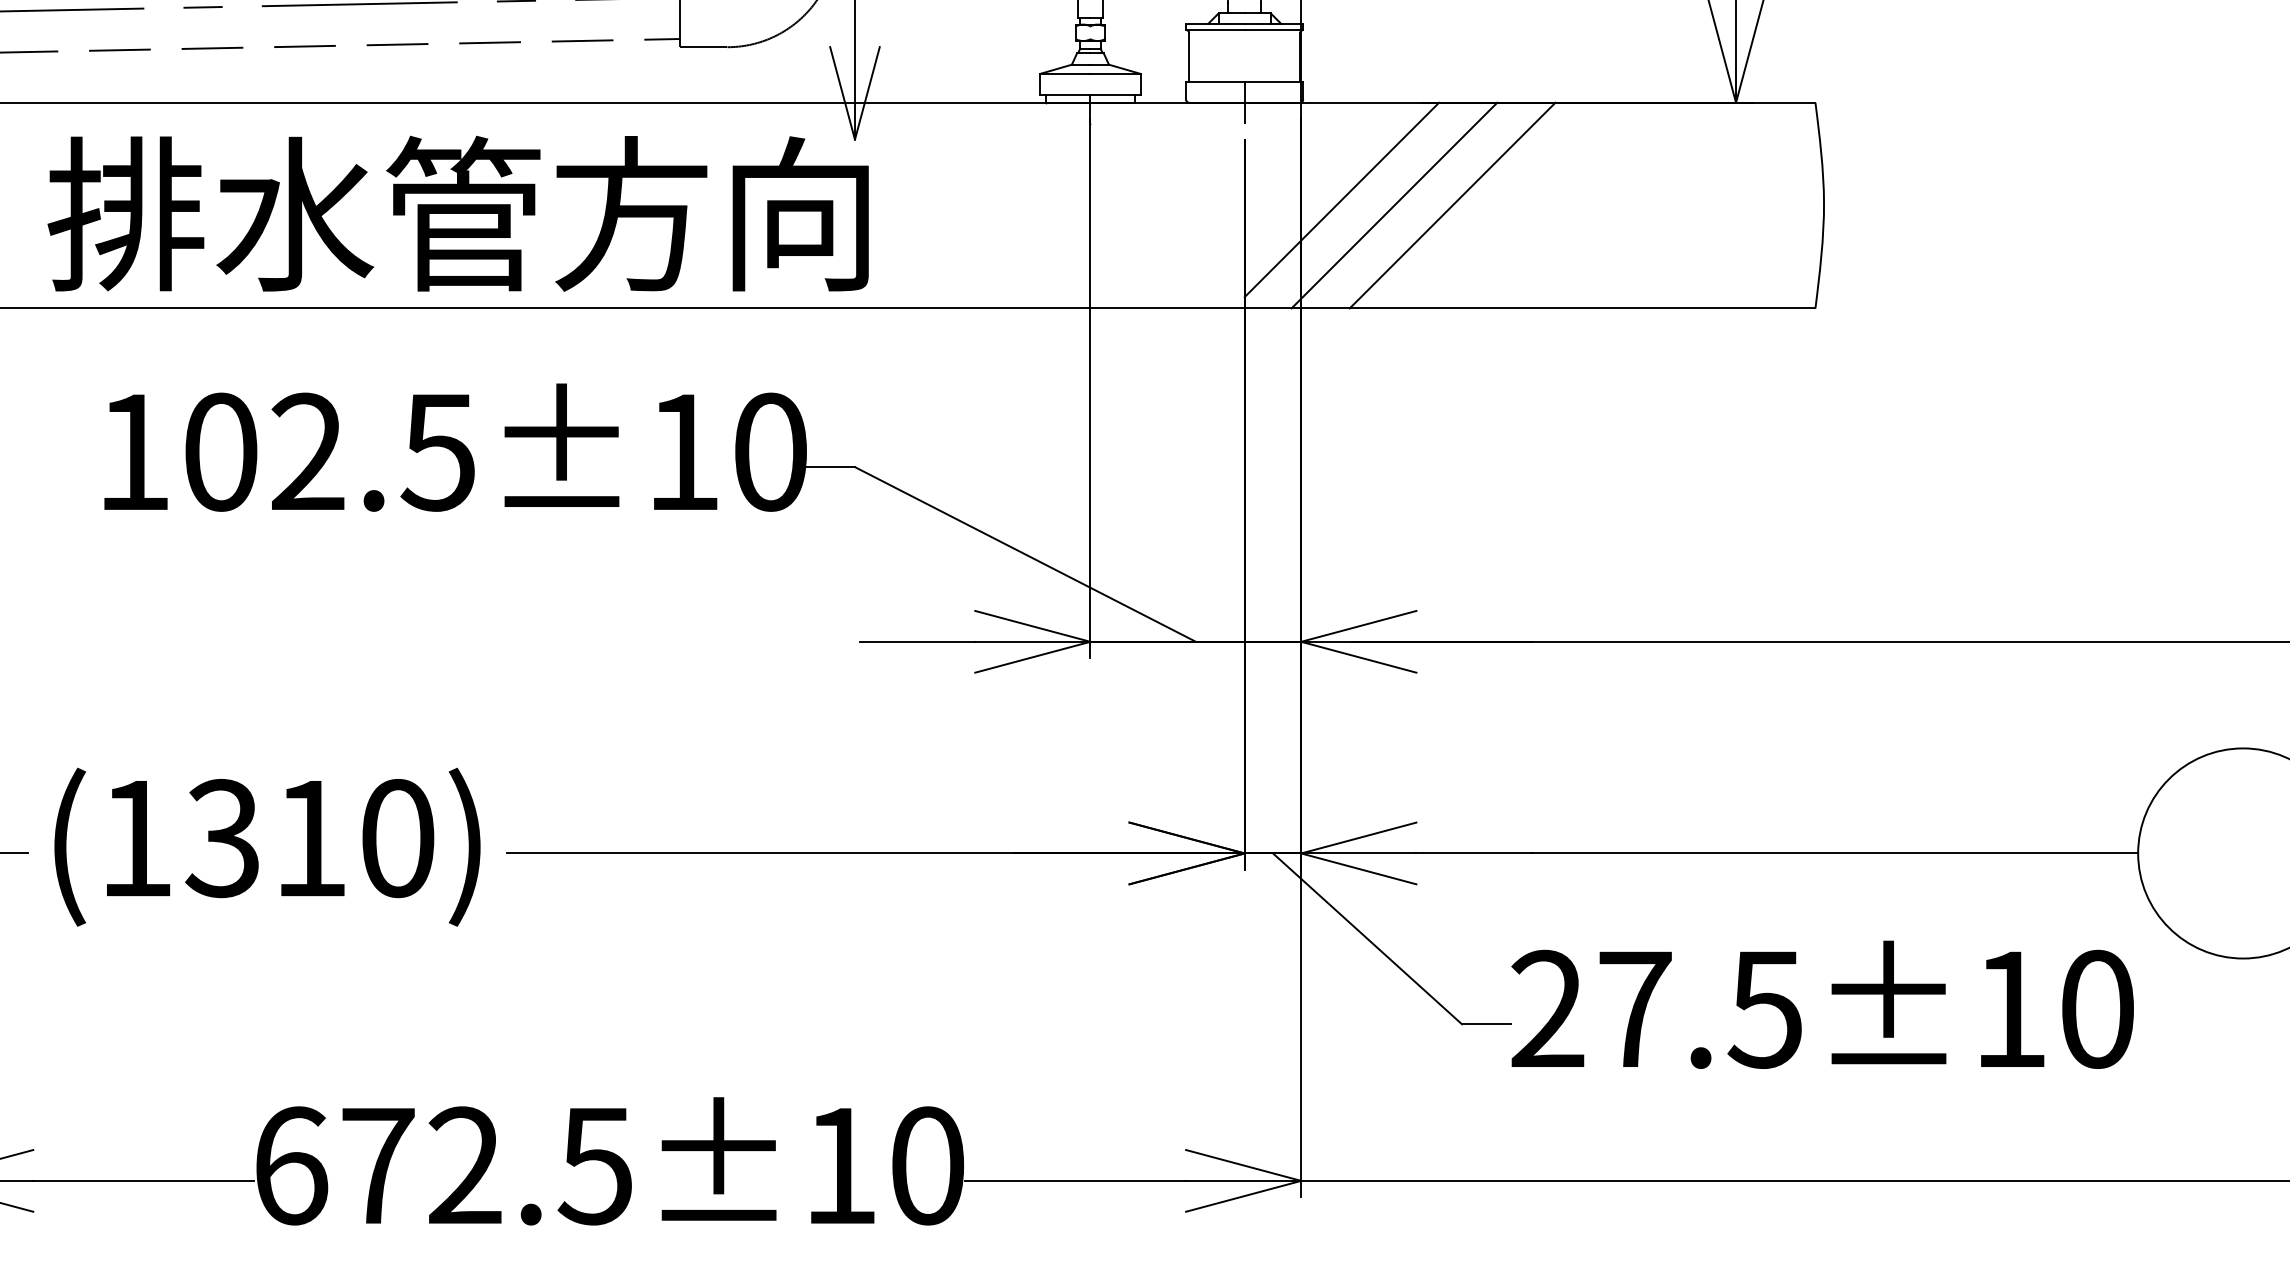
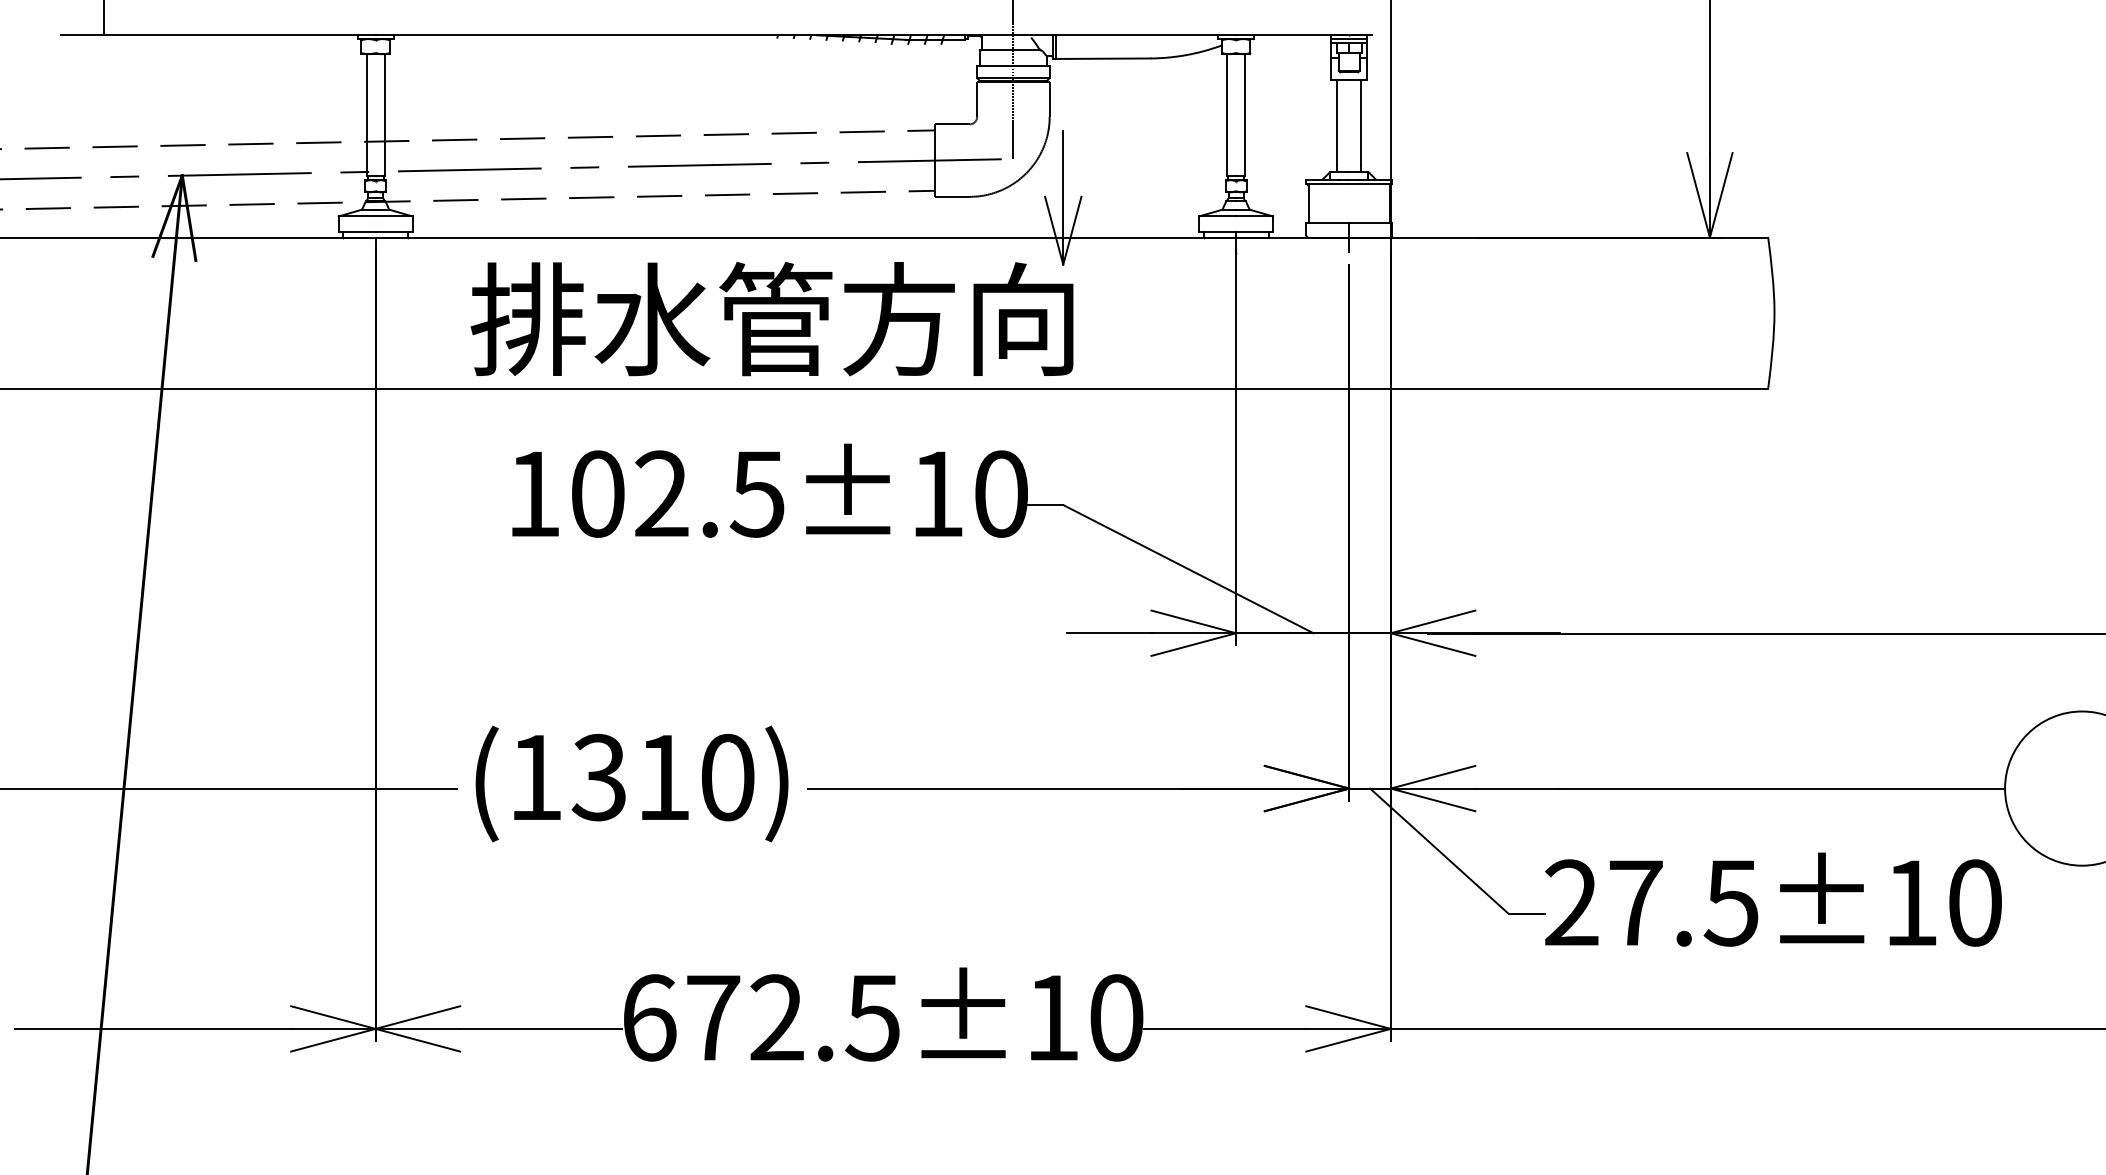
line: (1341, 199) -> (1420, 308), removed
line: (1393, 204) -> (1458, 312), removed
line: (1452, 204) -> (1501, 312), removed

